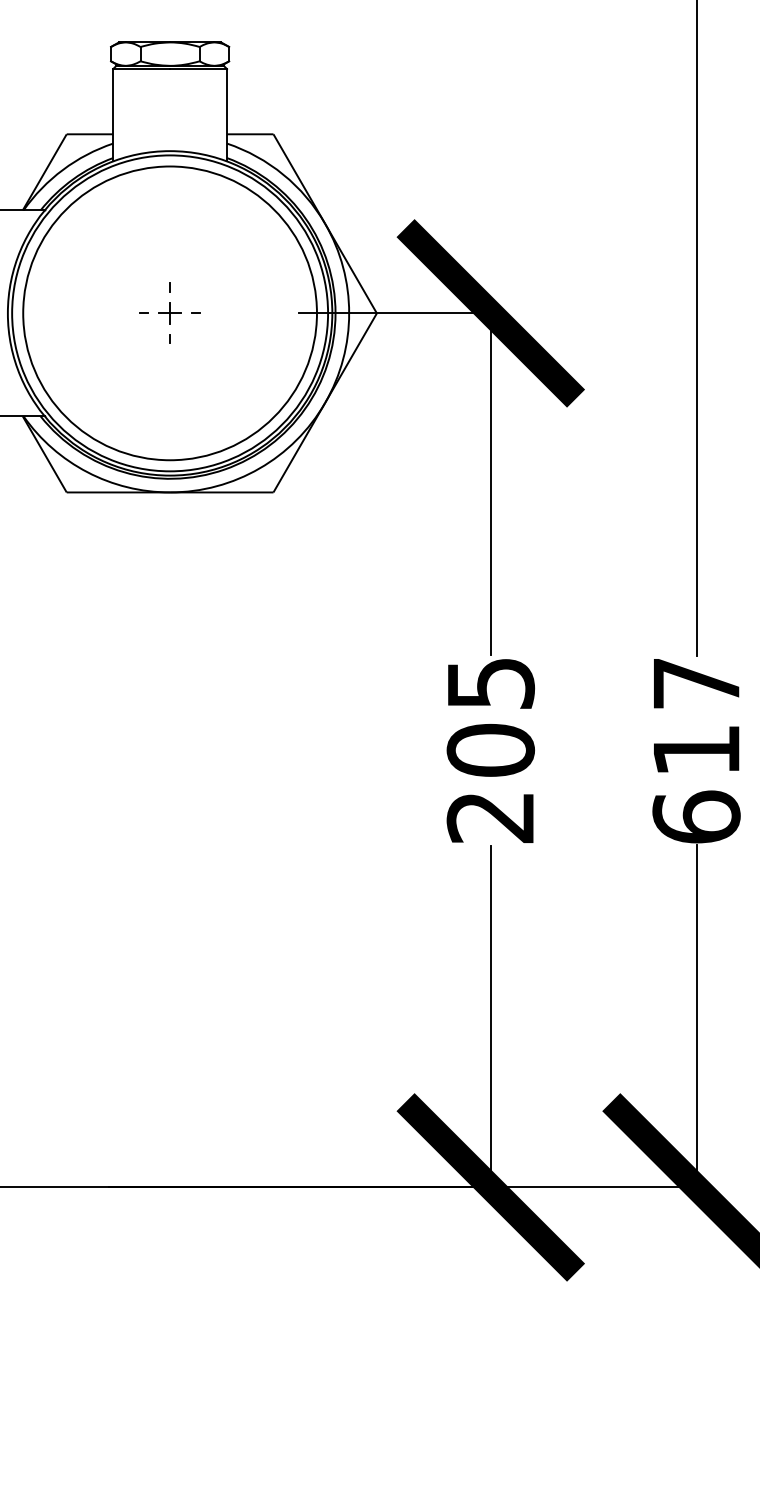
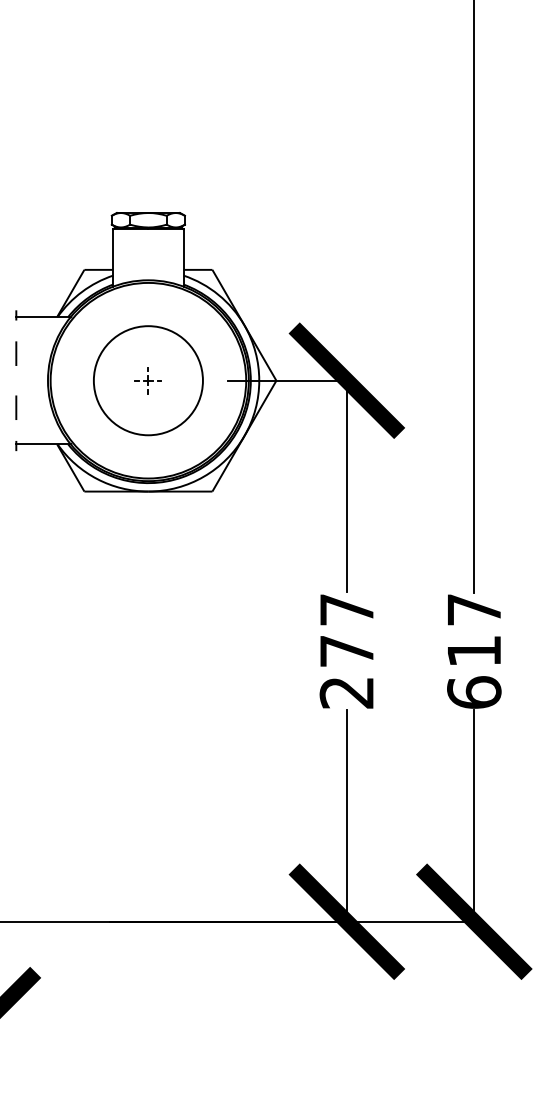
circle: (170, 313) -> (148, 380), size x0.6
part: (170, 313) -> (148, 380), size x0.7
text: (490, 716) -> (346, 630), 205 -> 277

